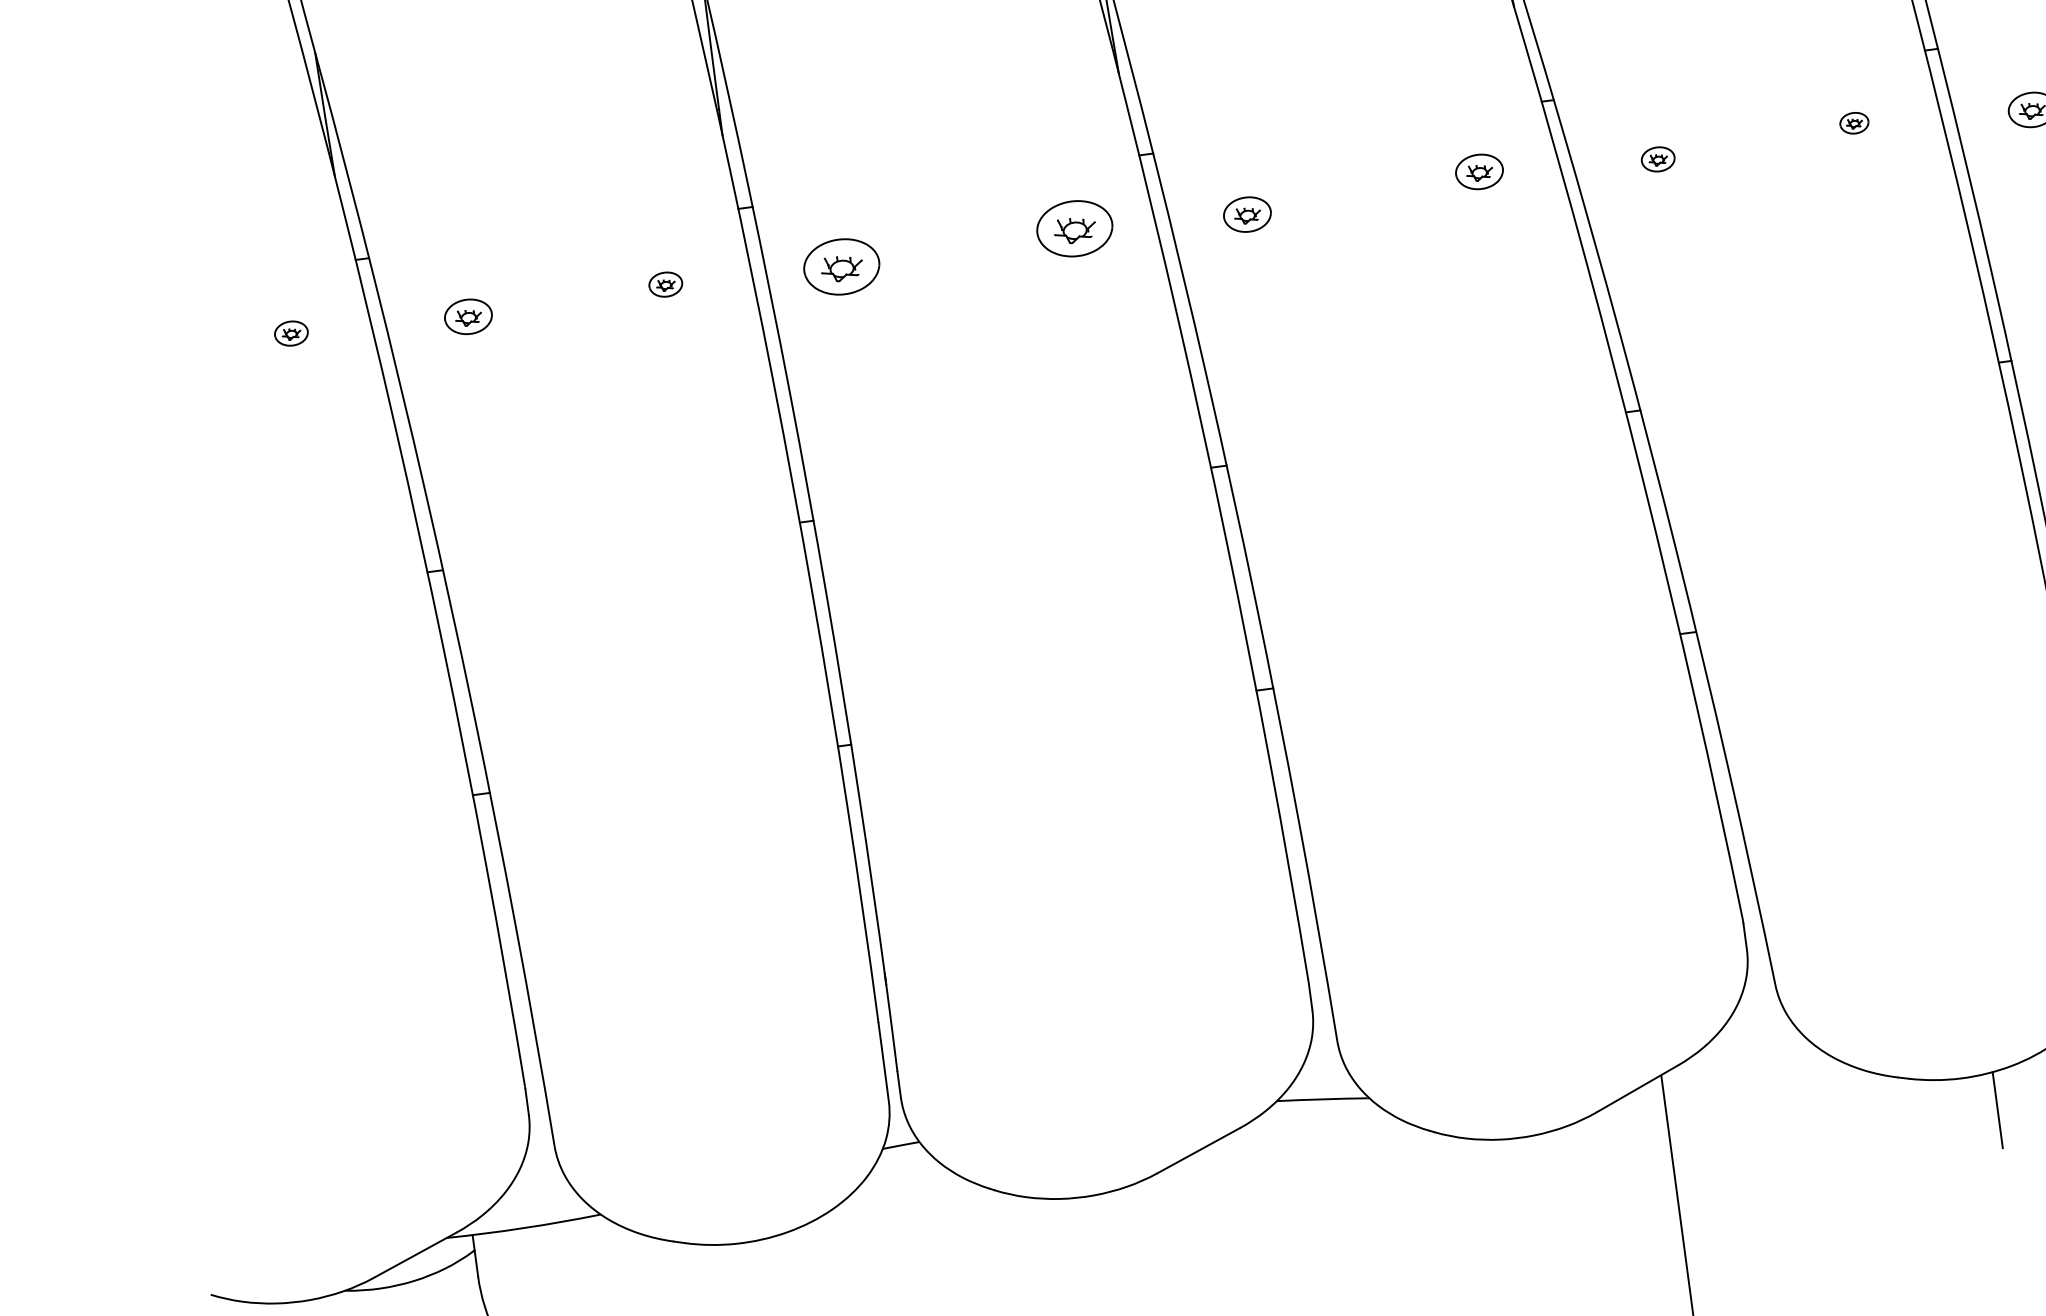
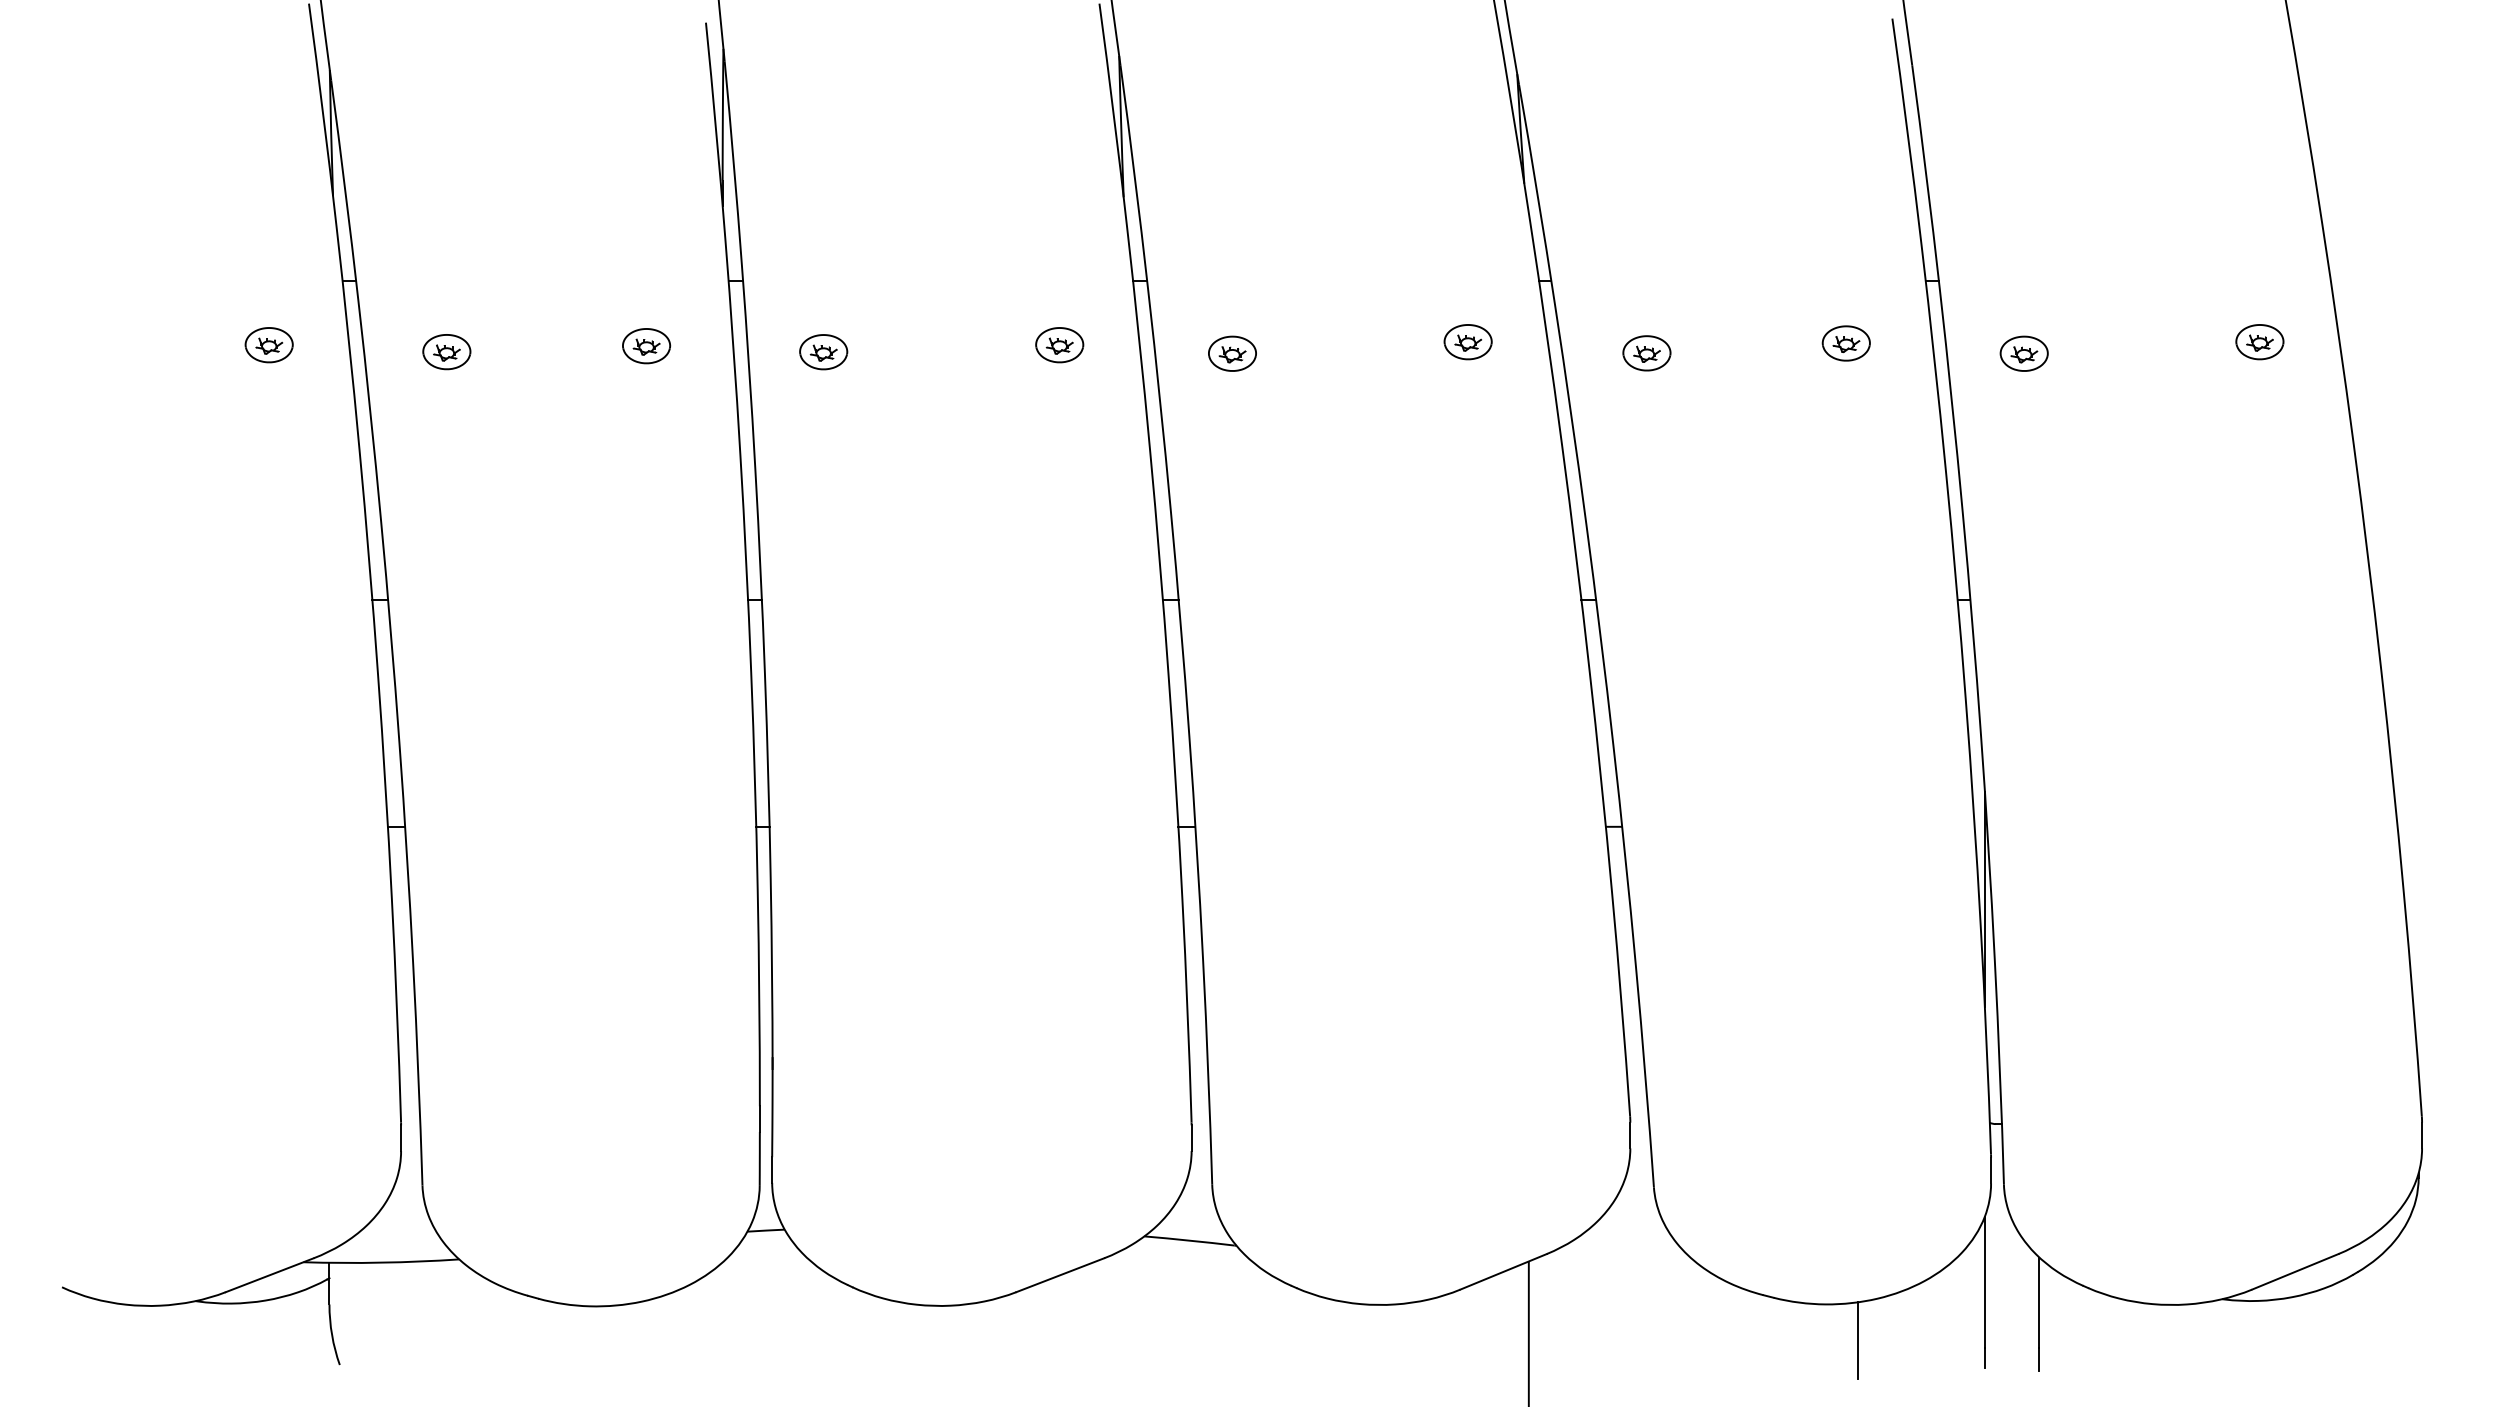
part: (1853, 123) -> (1845, 343), size x1.67
part: (1657, 159) -> (1646, 353), size x1.43
part: (1074, 229) -> (1059, 345), size x0.62
part: (841, 267) -> (823, 352), size x0.62
part: (665, 284) -> (646, 346), size x1.43
part: (290, 333) -> (268, 345), size x1.43

